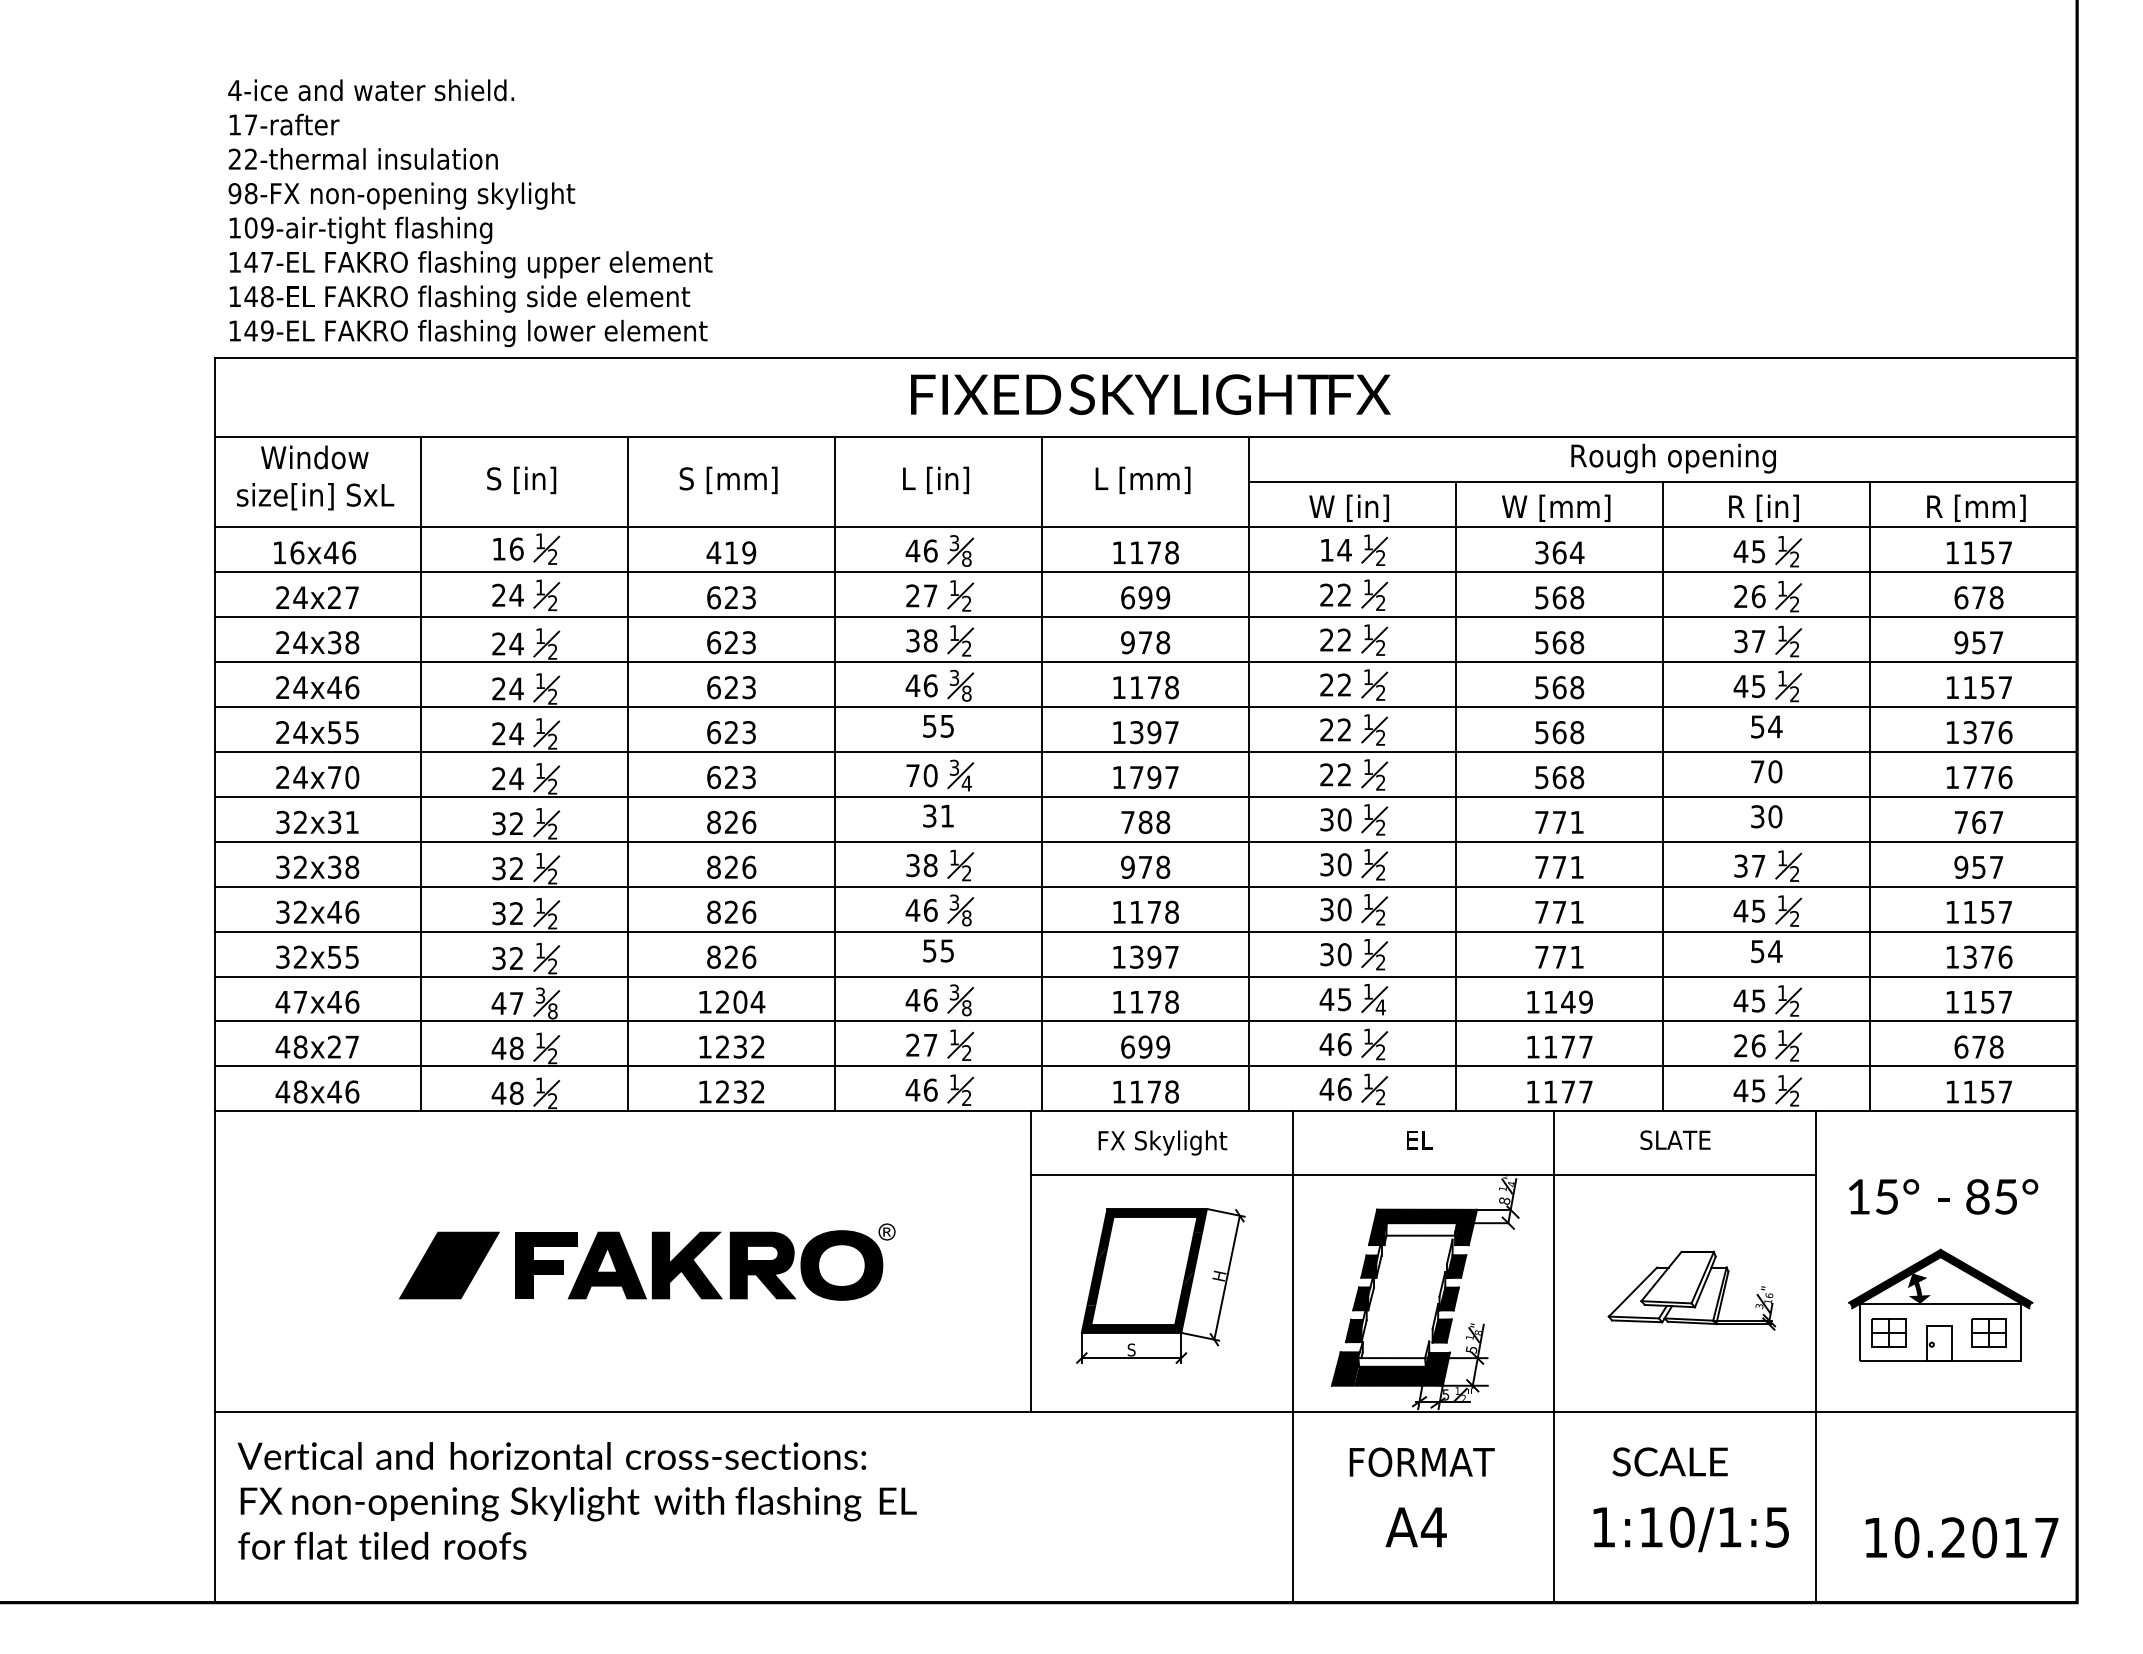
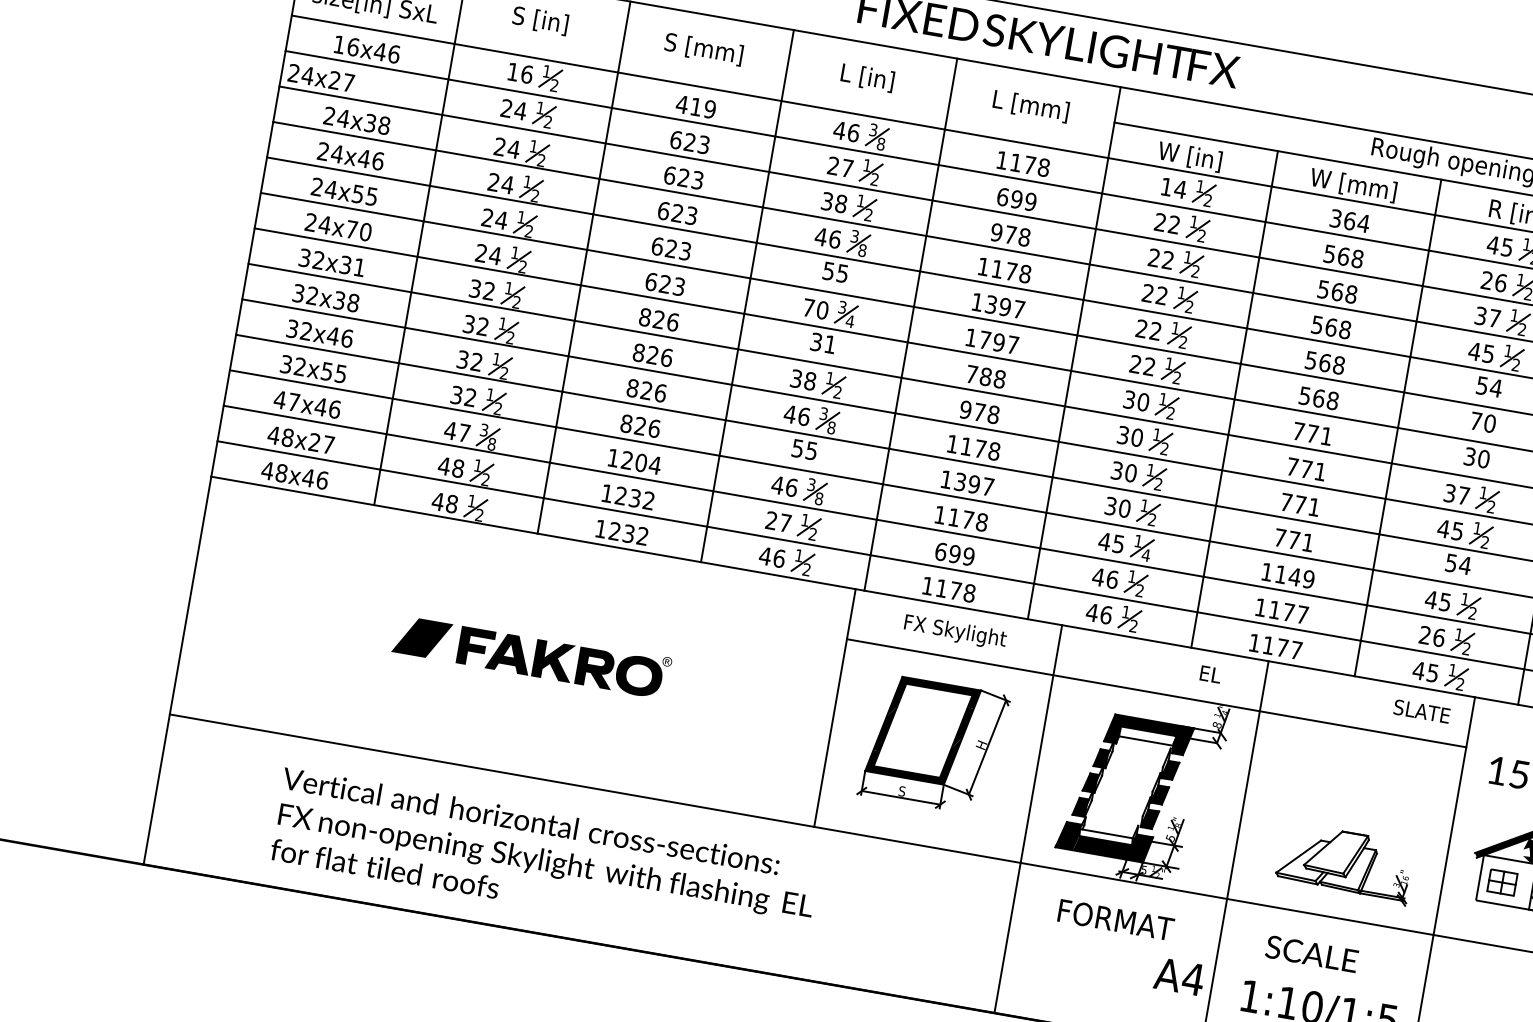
text: (317, 597) -> (321, 77), moved
text: (1675, 1139) -> (1422, 710), moved
text: (1419, 1140) -> (1210, 674), moved
part: (647, 1261) -> (532, 654), size x0.7
part: (1691, 1290) -> (1345, 863), moved
text: (576, 1500) -> (544, 859), moved
text: (1415, 1527) -> (1178, 976), moved

